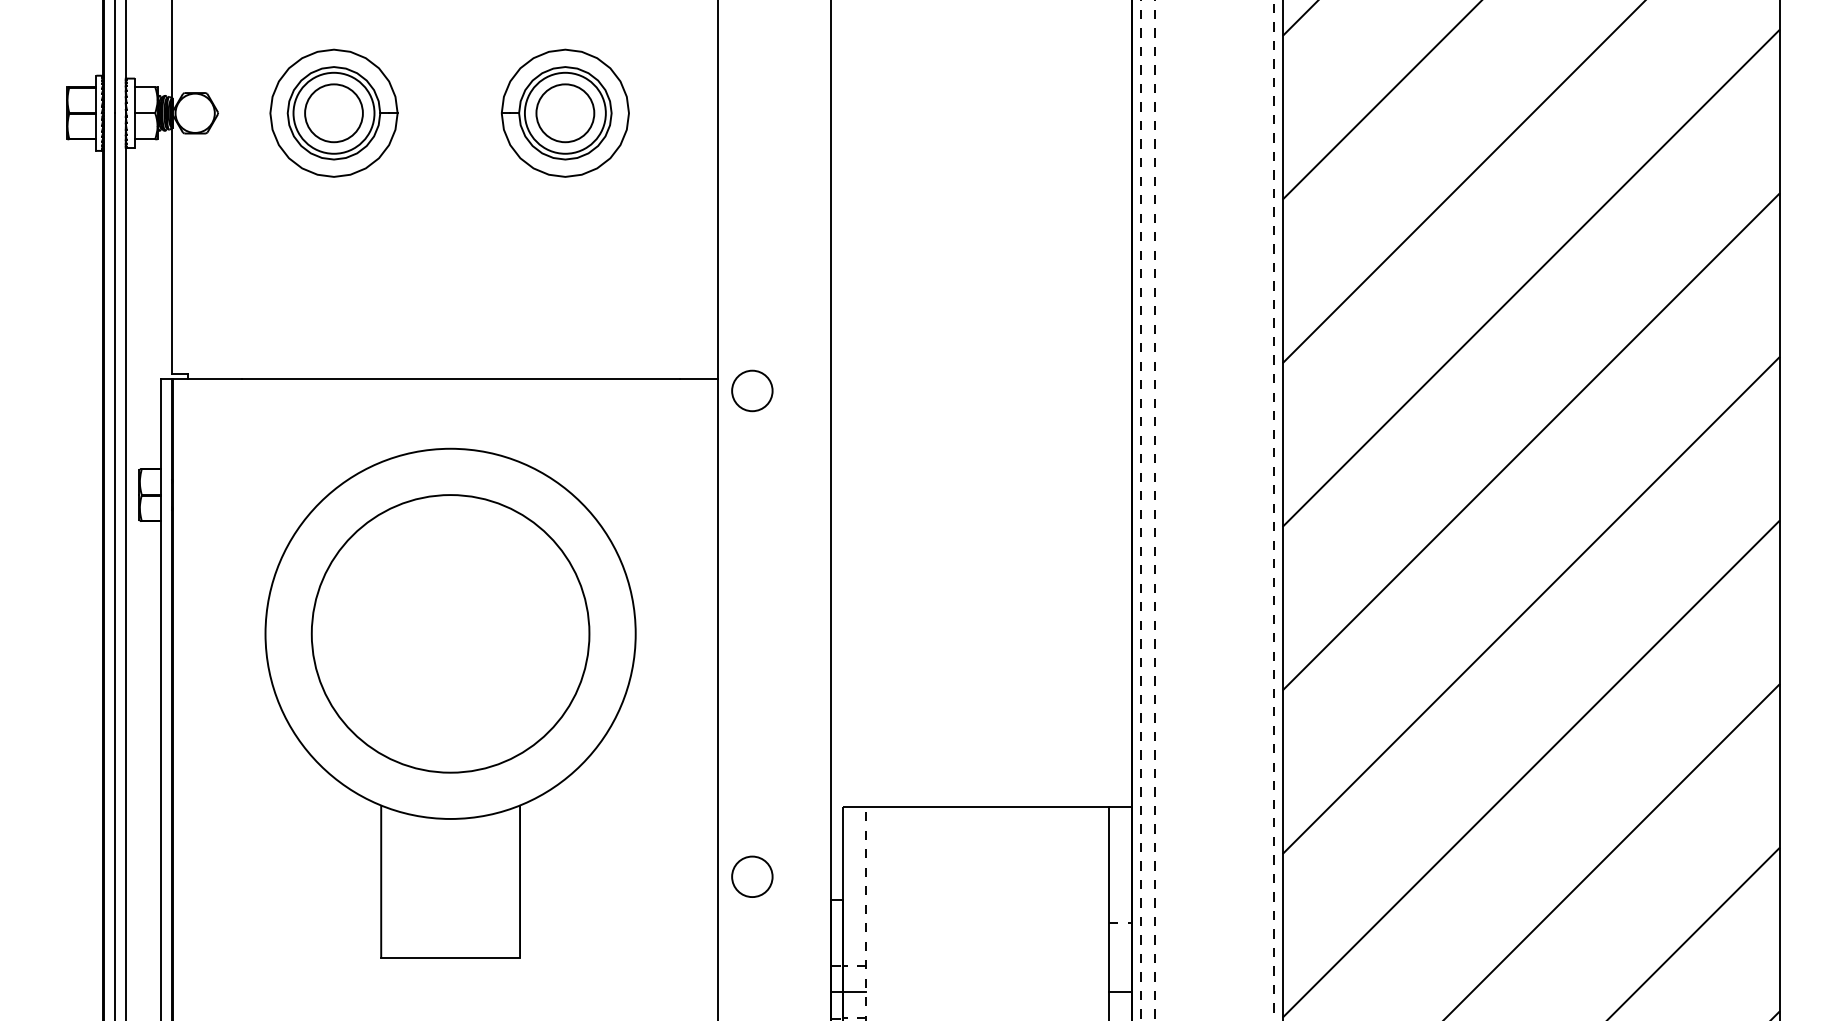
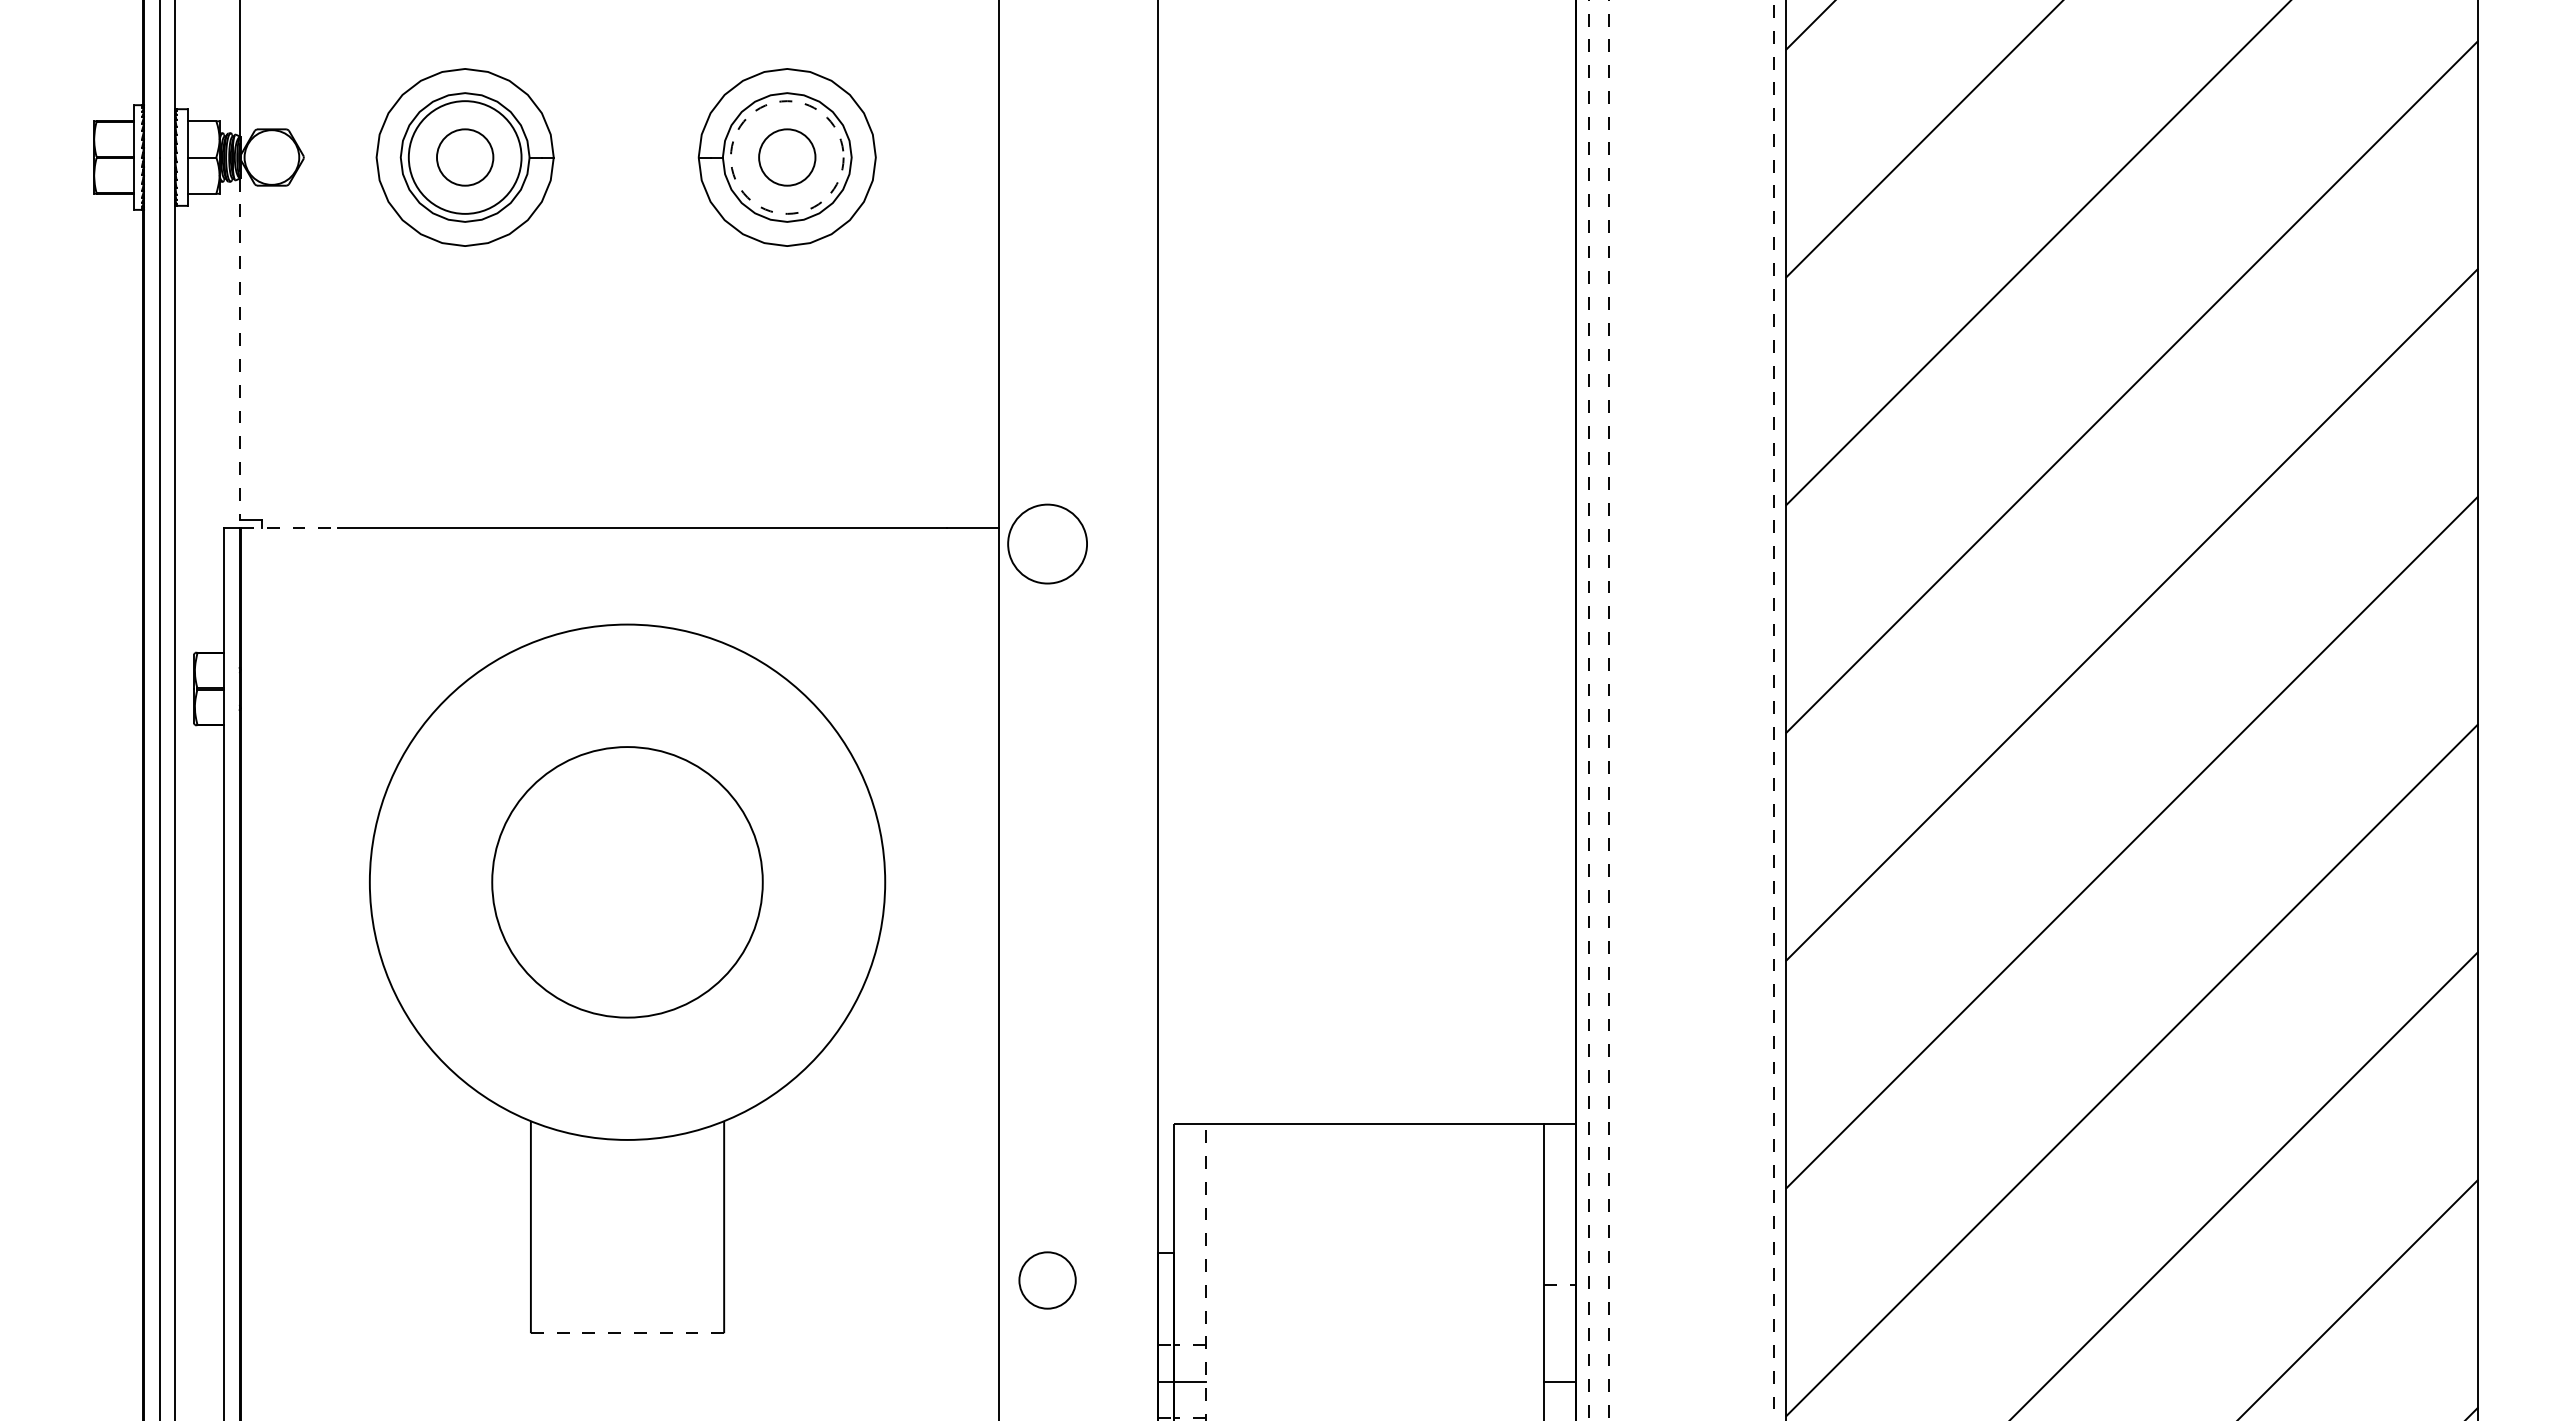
circle: (333, 113) -> (464, 157), size x0.7
circle: (564, 113) -> (786, 157), solid -> dashed
circle: (565, 113) -> (787, 157), size x0.7
line: (171, 251) -> (239, 349), solid -> dashed
line: (207, 379) -> (289, 527), solid -> dashed
circle: (752, 390) -> (1047, 543), size x1.4
circle: (450, 634) -> (627, 882), size x0.7
circle: (752, 876) -> (1047, 1280), moved
line: (450, 958) -> (627, 1333), solid -> dashed

